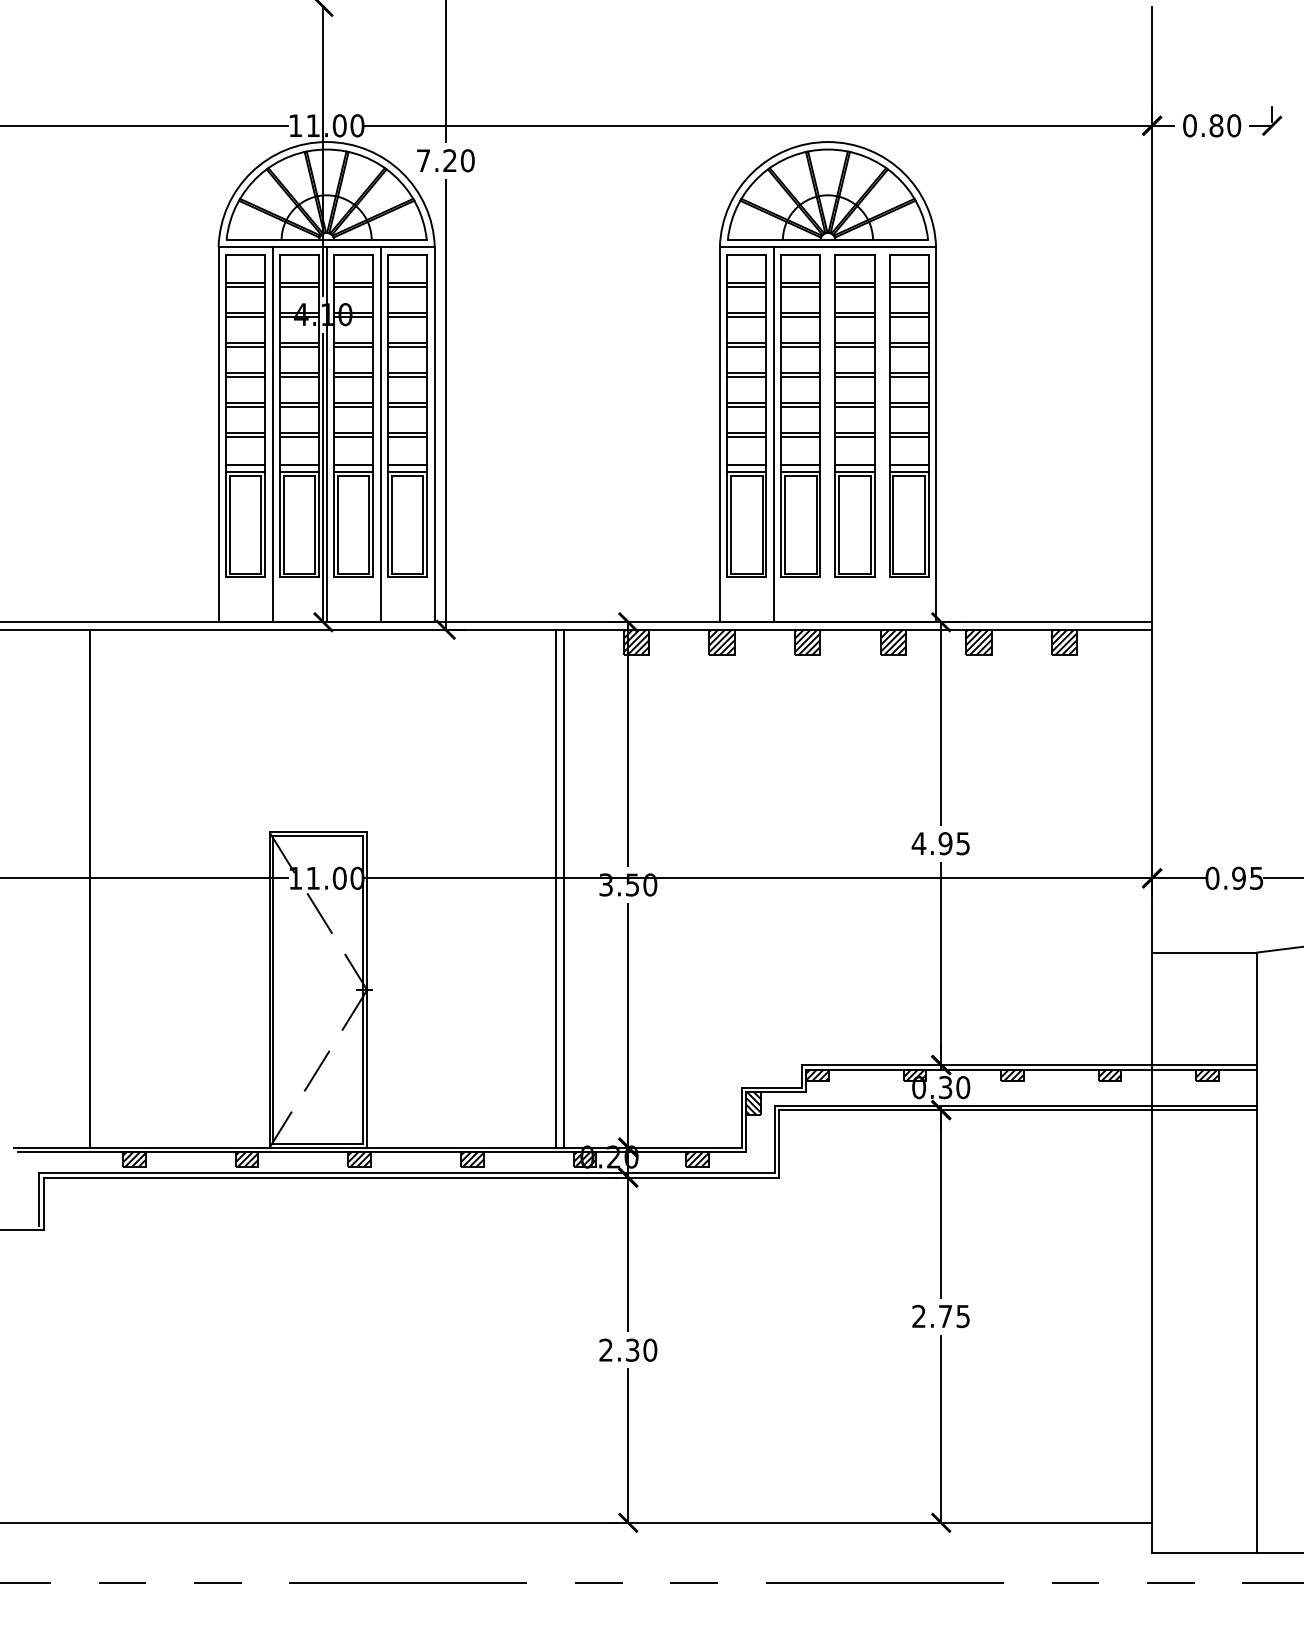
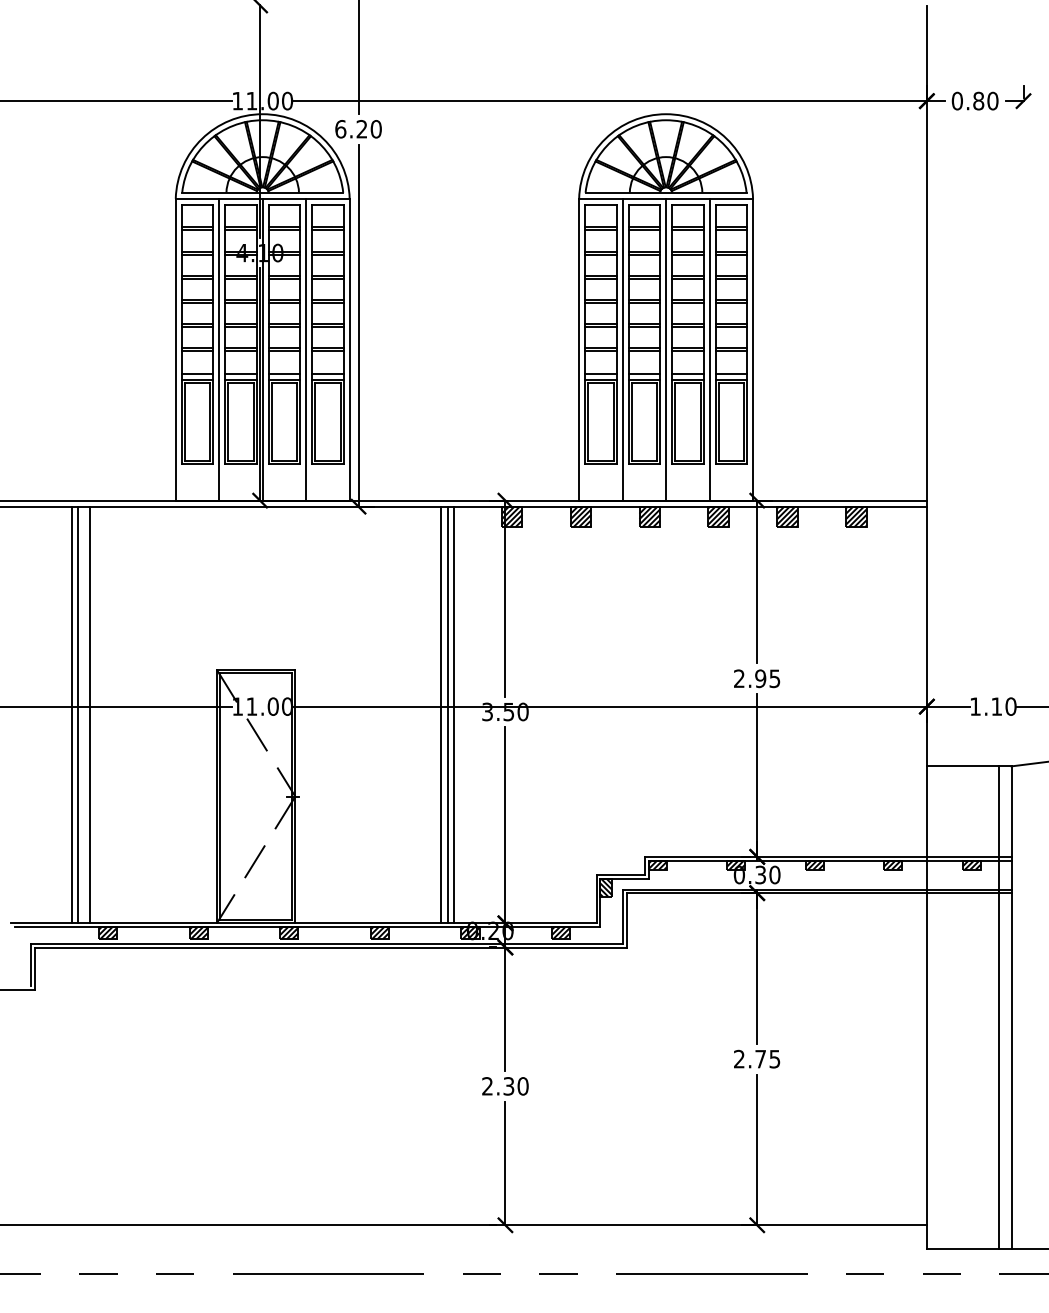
text: (423, 161) -> (340, 129), 7.20 -> 6.20
line: (828, 434) -> (666, 349), added
line: (881, 434) -> (709, 349), added
text: (919, 843) -> (739, 678), 4.95 -> 2.95
text: (1234, 878) -> (993, 706), 0.95 -> 1.10
line: (96, 888) -> (77, 714), added
line: (112, 888) -> (90, 714), added
line: (548, 888) -> (441, 714), added
line: (1242, 1252) -> (999, 1007), added

